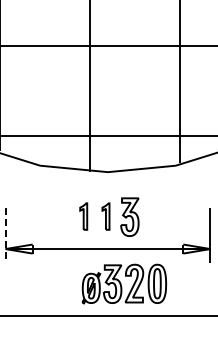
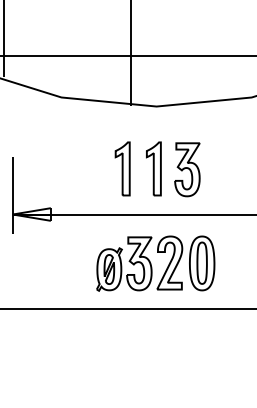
part: (83, 216) -> (122, 168), size x1.43
part: (105, 216) -> (153, 168), size x1.43
line: (5, 236) -> (12, 196), dashed -> solid
part: (123, 283) -> (154, 262), moved

